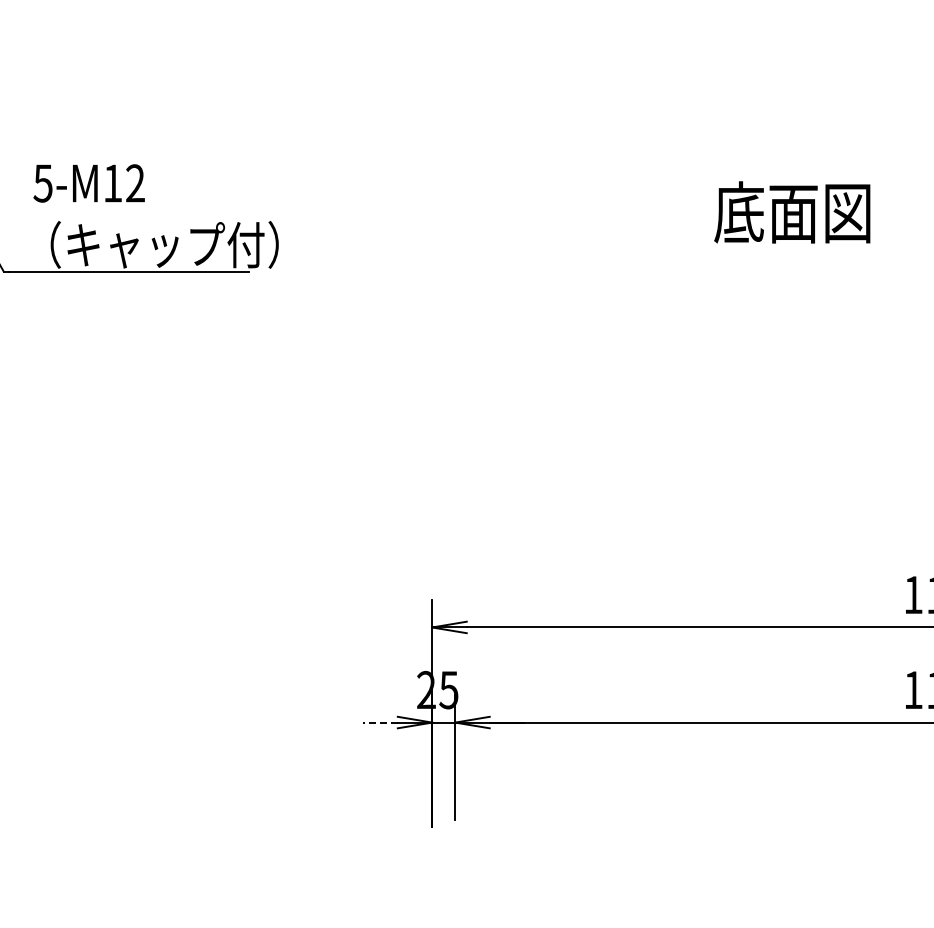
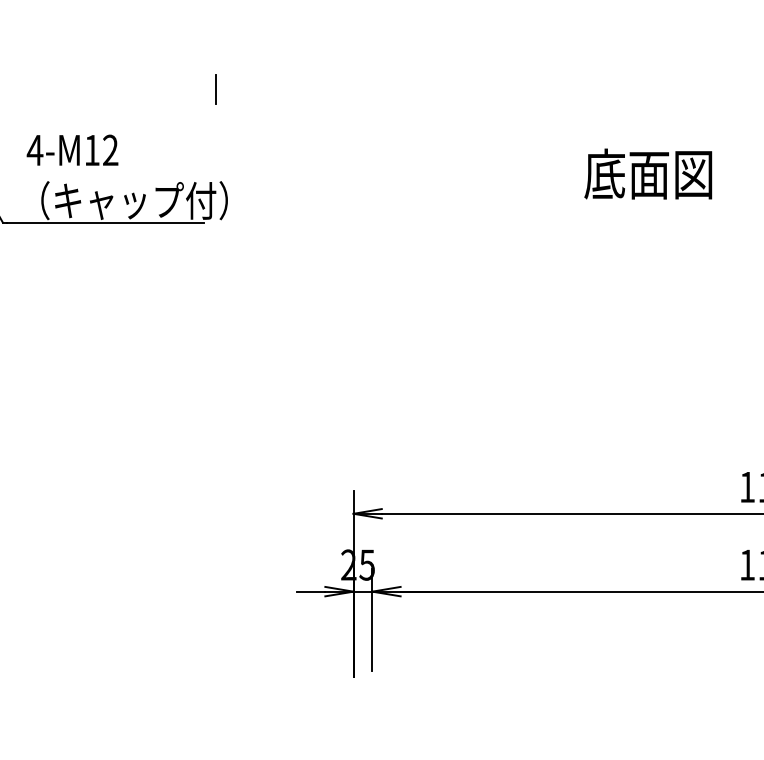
line: (264, 108) -> (216, 89), added
text: (43, 183) -> (35, 150), 5-M12 -> 4-M12
line: (380, 722) -> (311, 591), dashed -> solid

